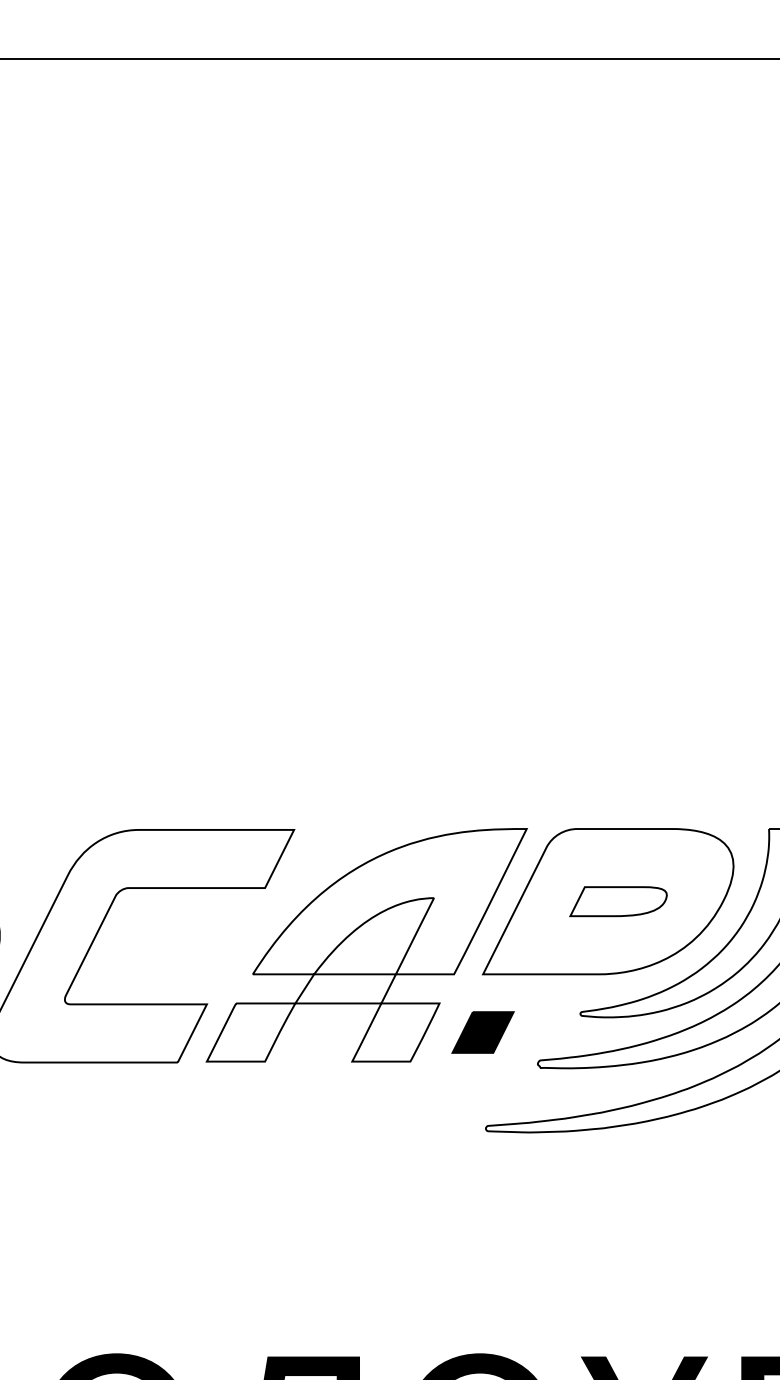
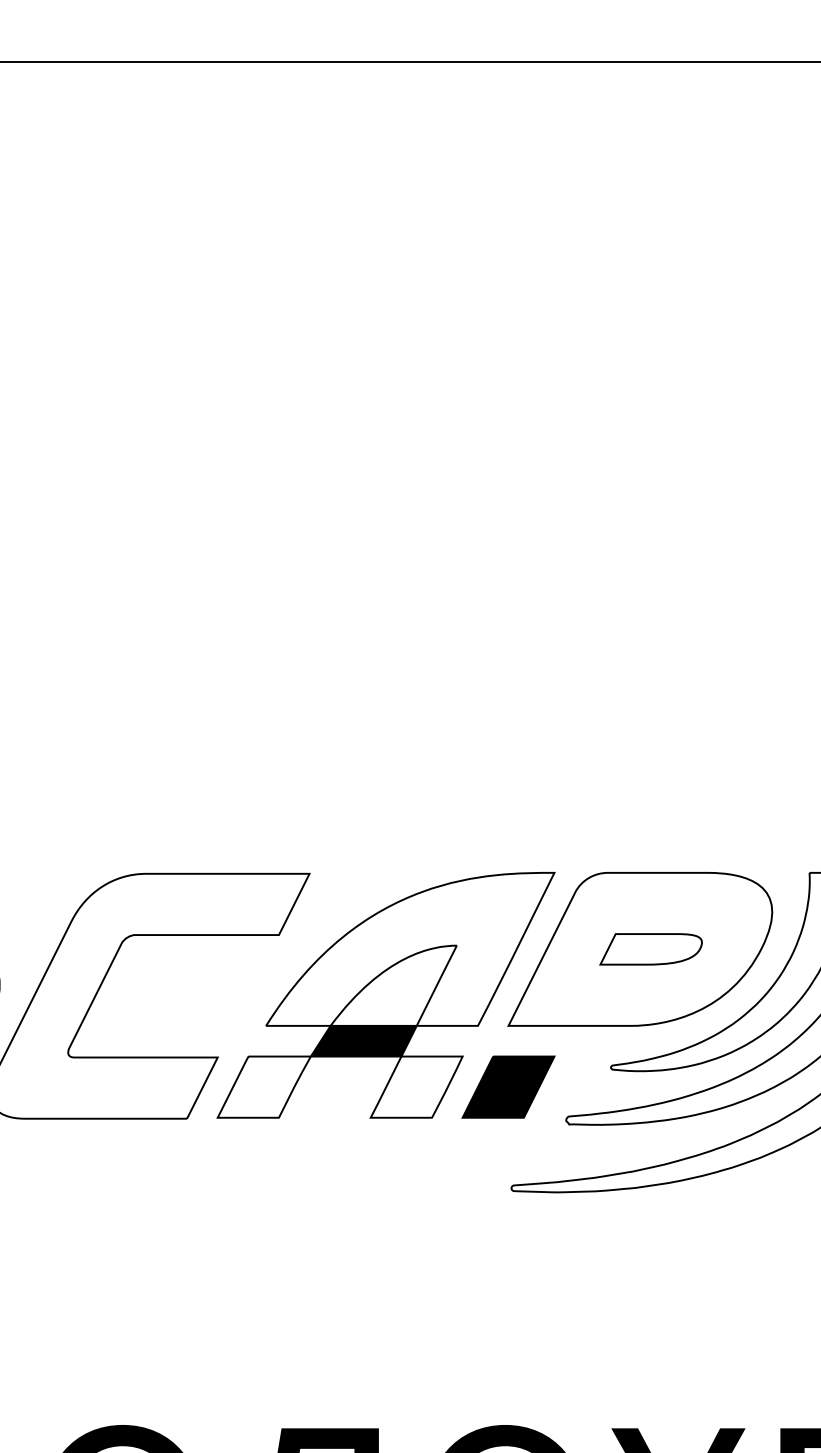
fill: (345, 988) -> (363, 1040), added
part: (482, 1032) -> (507, 1087), size x1.43

